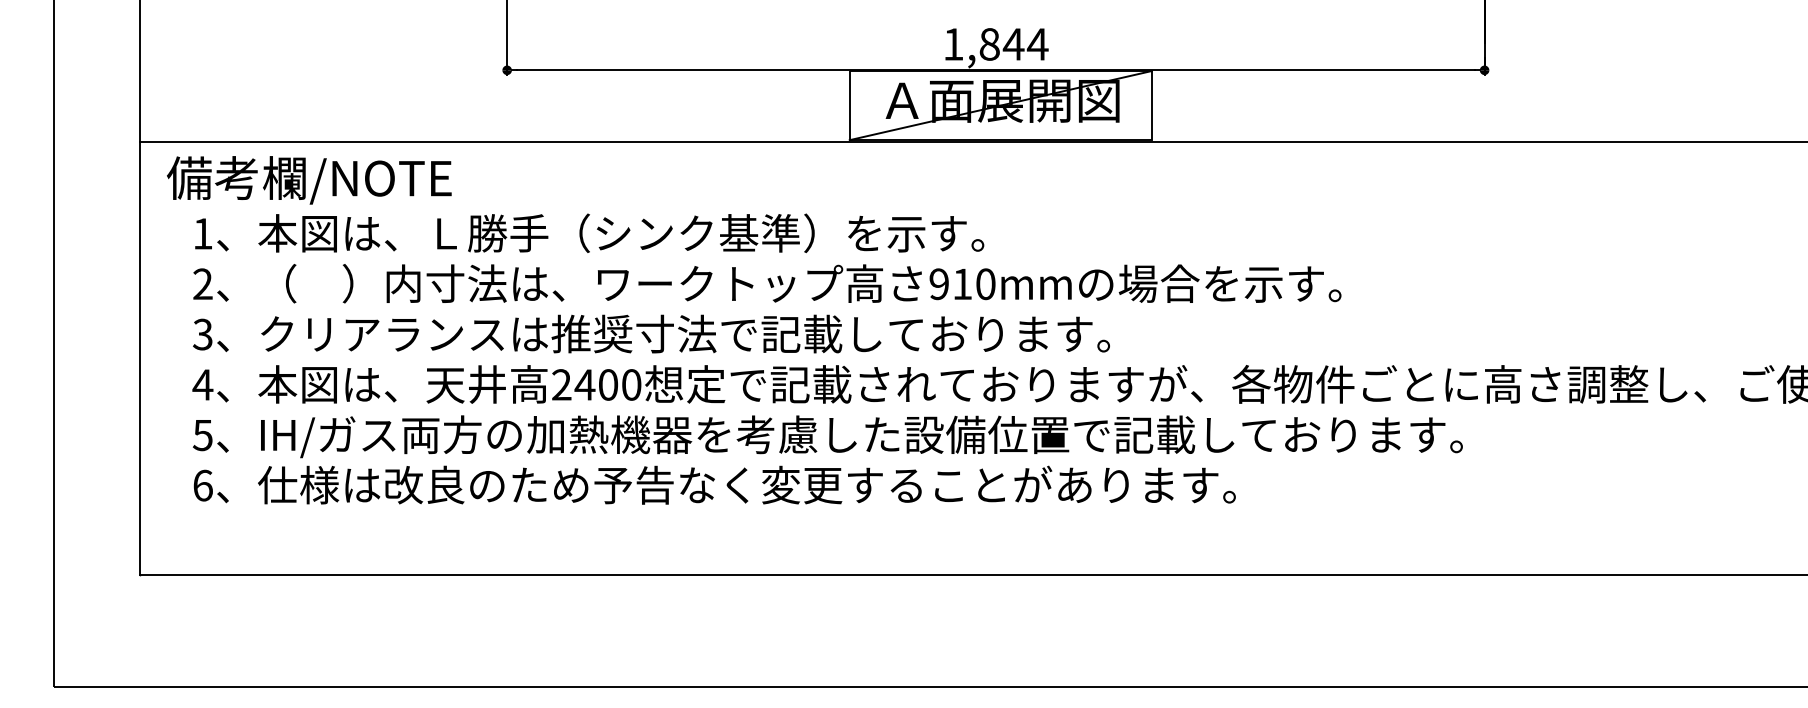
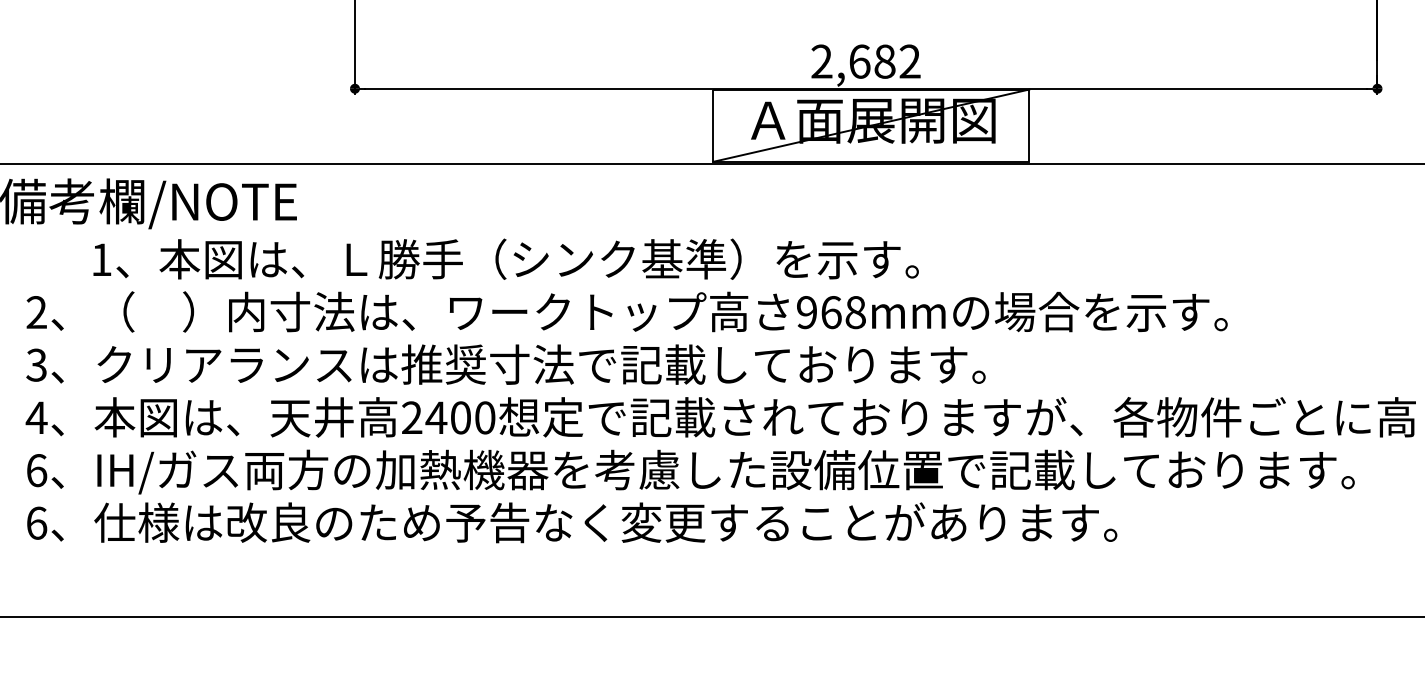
text: (995, 44) -> (865, 61), 1,844 -> 2,682
text: (589, 233) -> (505, 259), moved
text: (974, 284) -> (843, 312), 910mm -> 968mm
text: (202, 435) -> (36, 470), 5 -> 6

